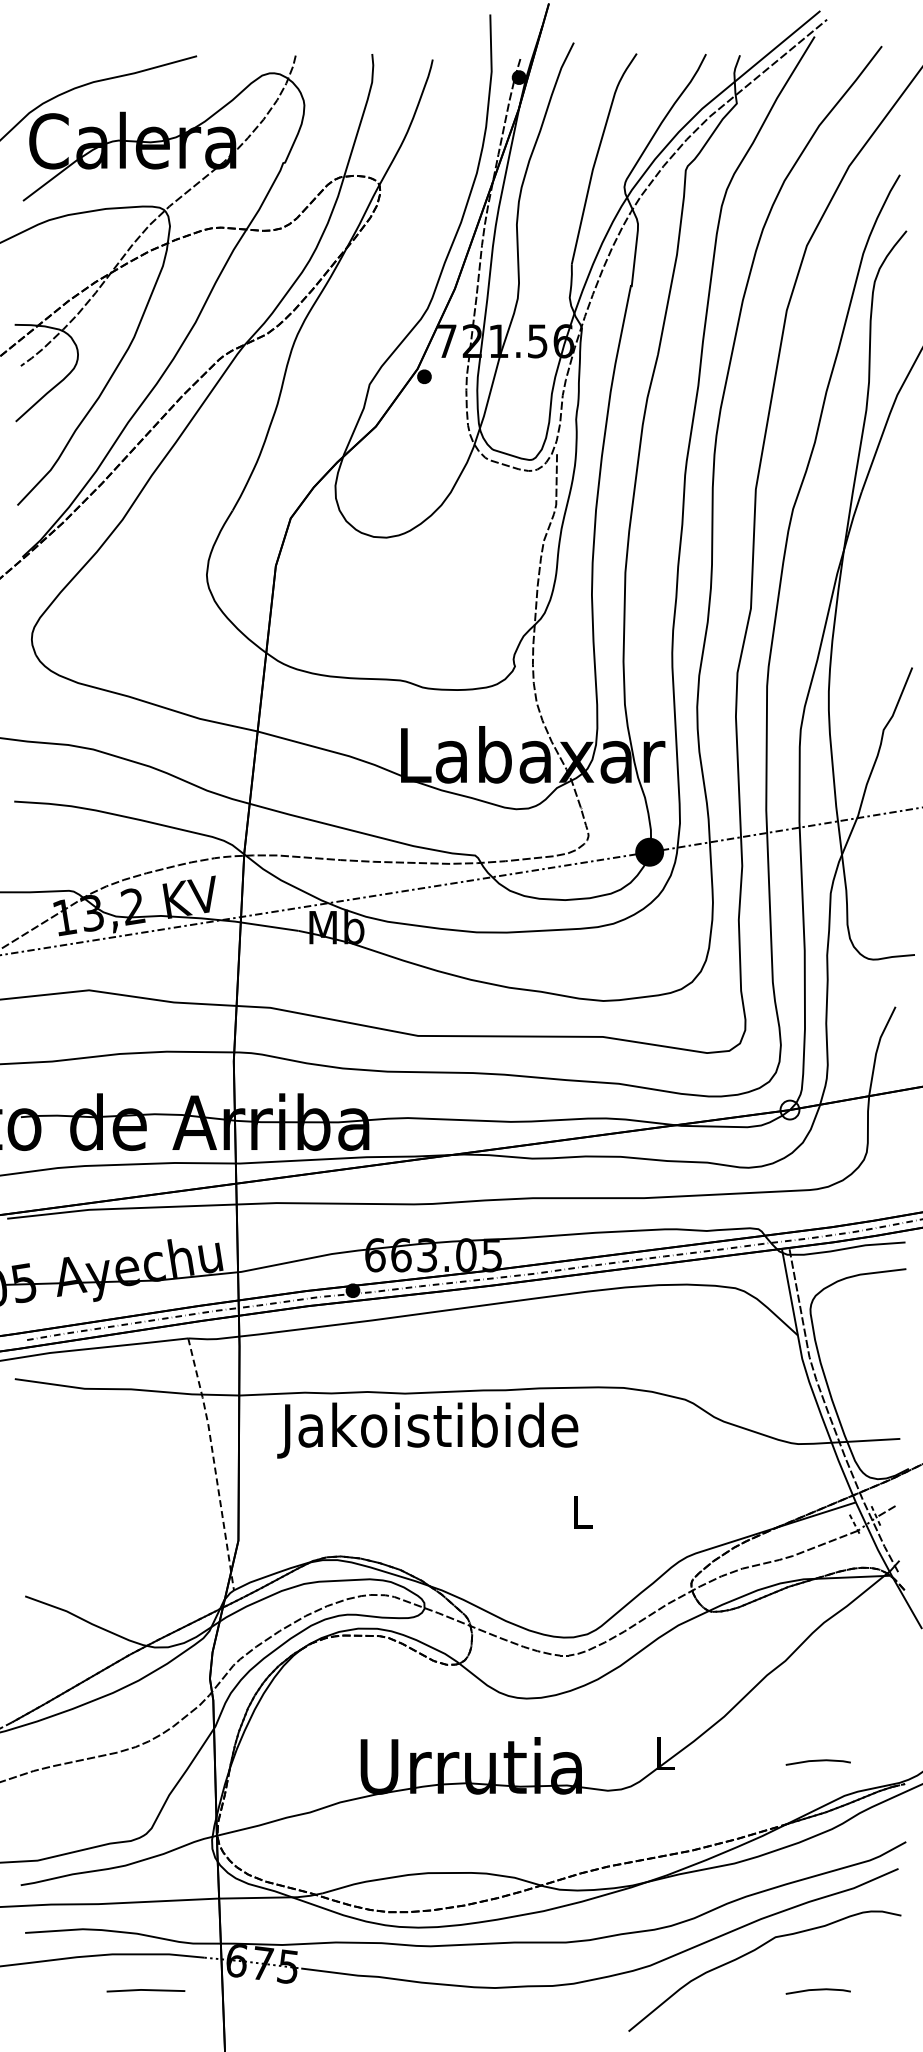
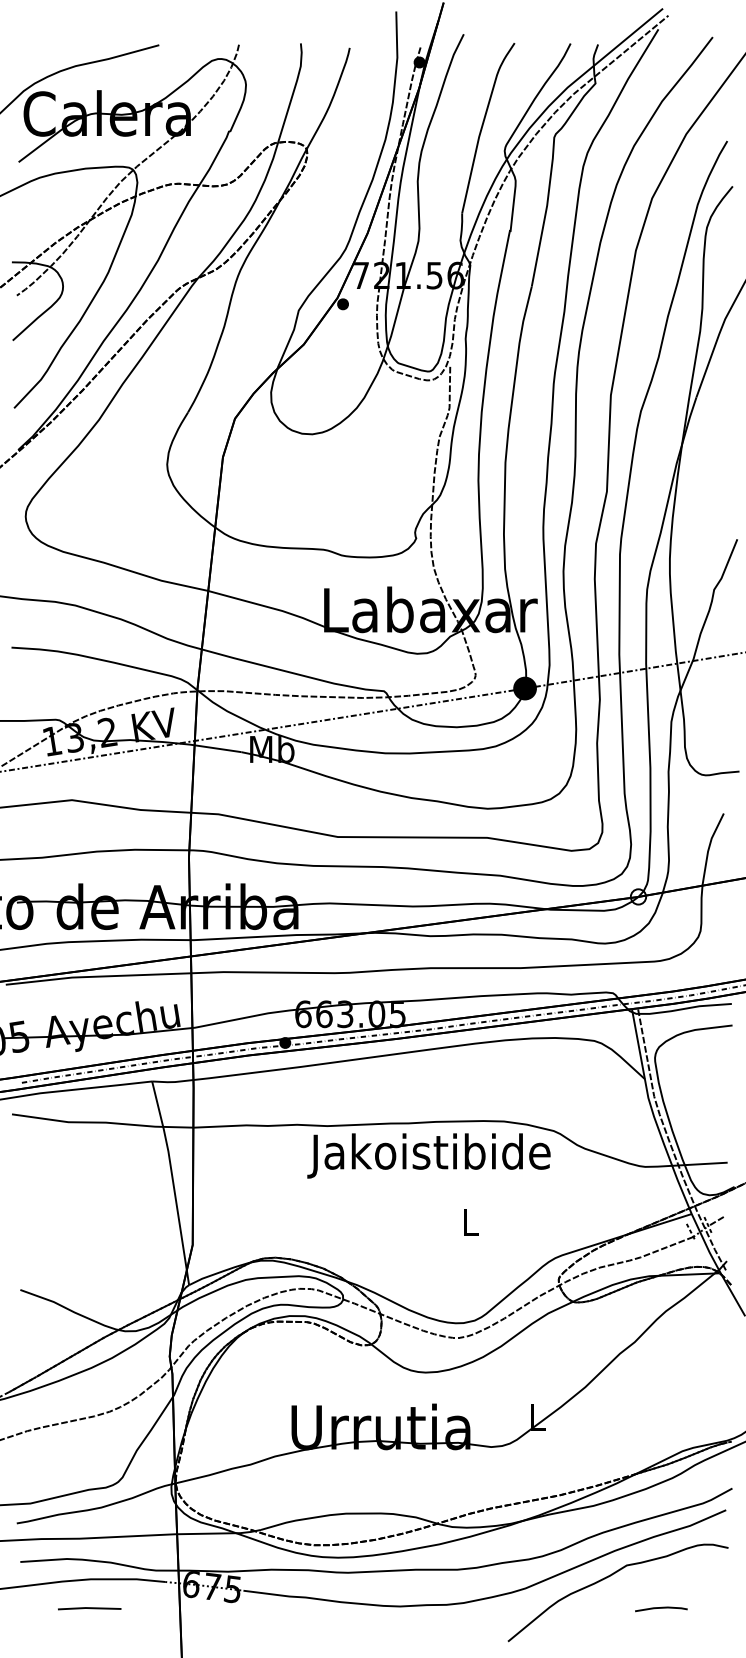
text: (427, 1430) -> (428, 1155), moved
line: (214, 1462) -> (173, 1181), dashed -> solid
line: (817, 1761) -> (660, 1423), removed
line: (145, 1990) -> (89, 1608), moved

